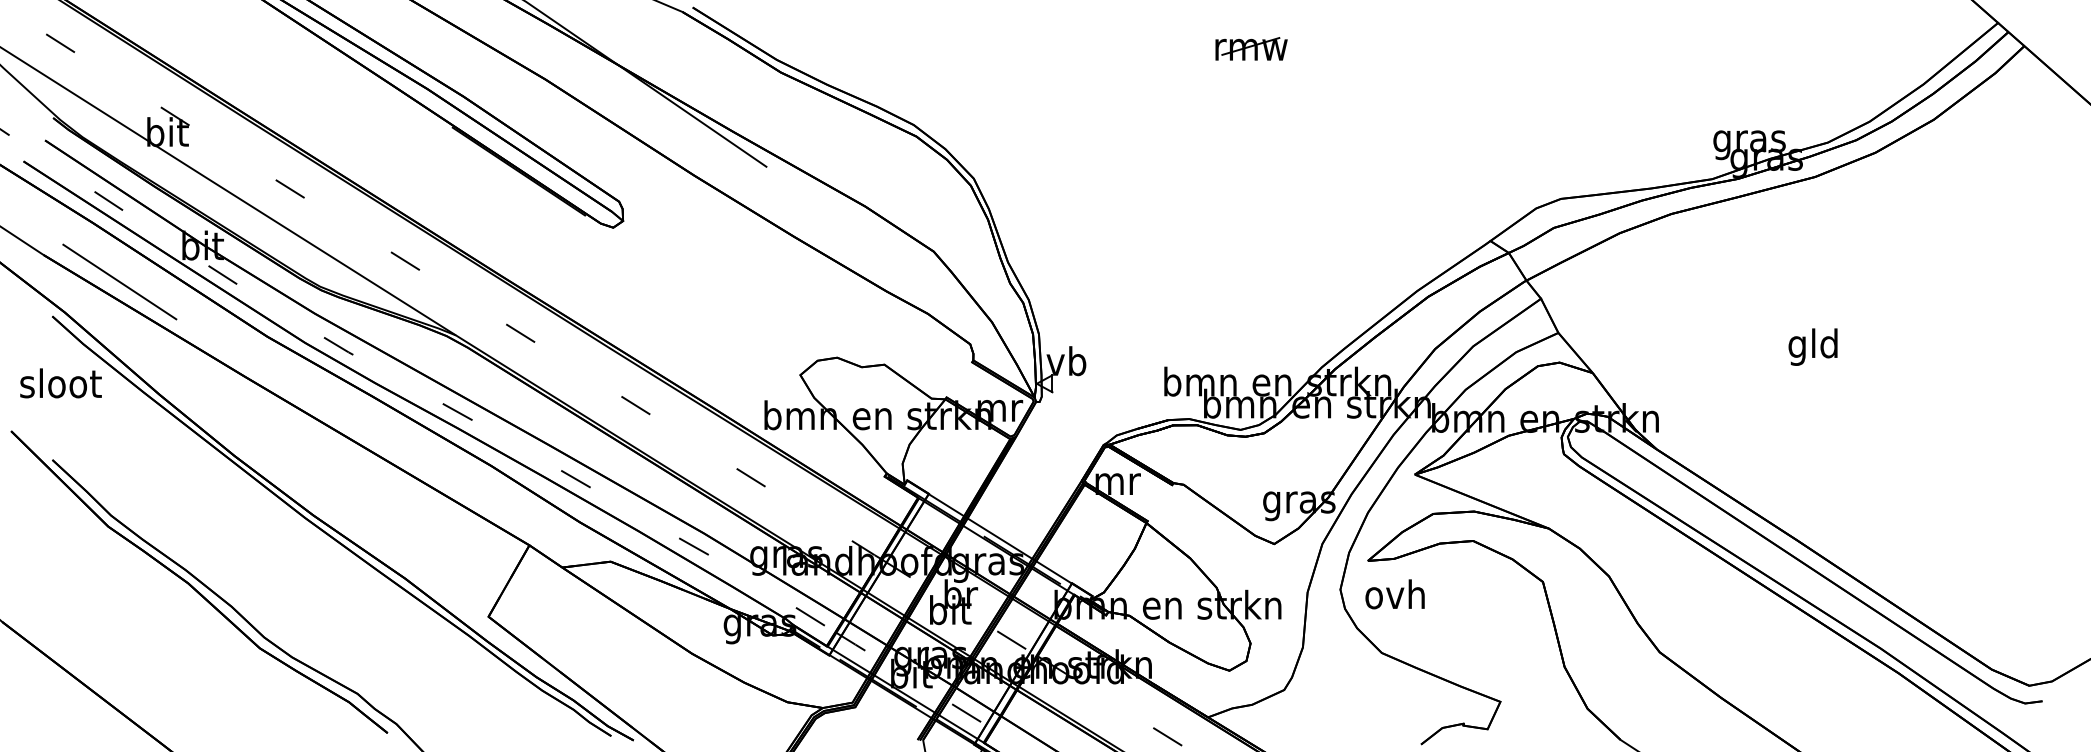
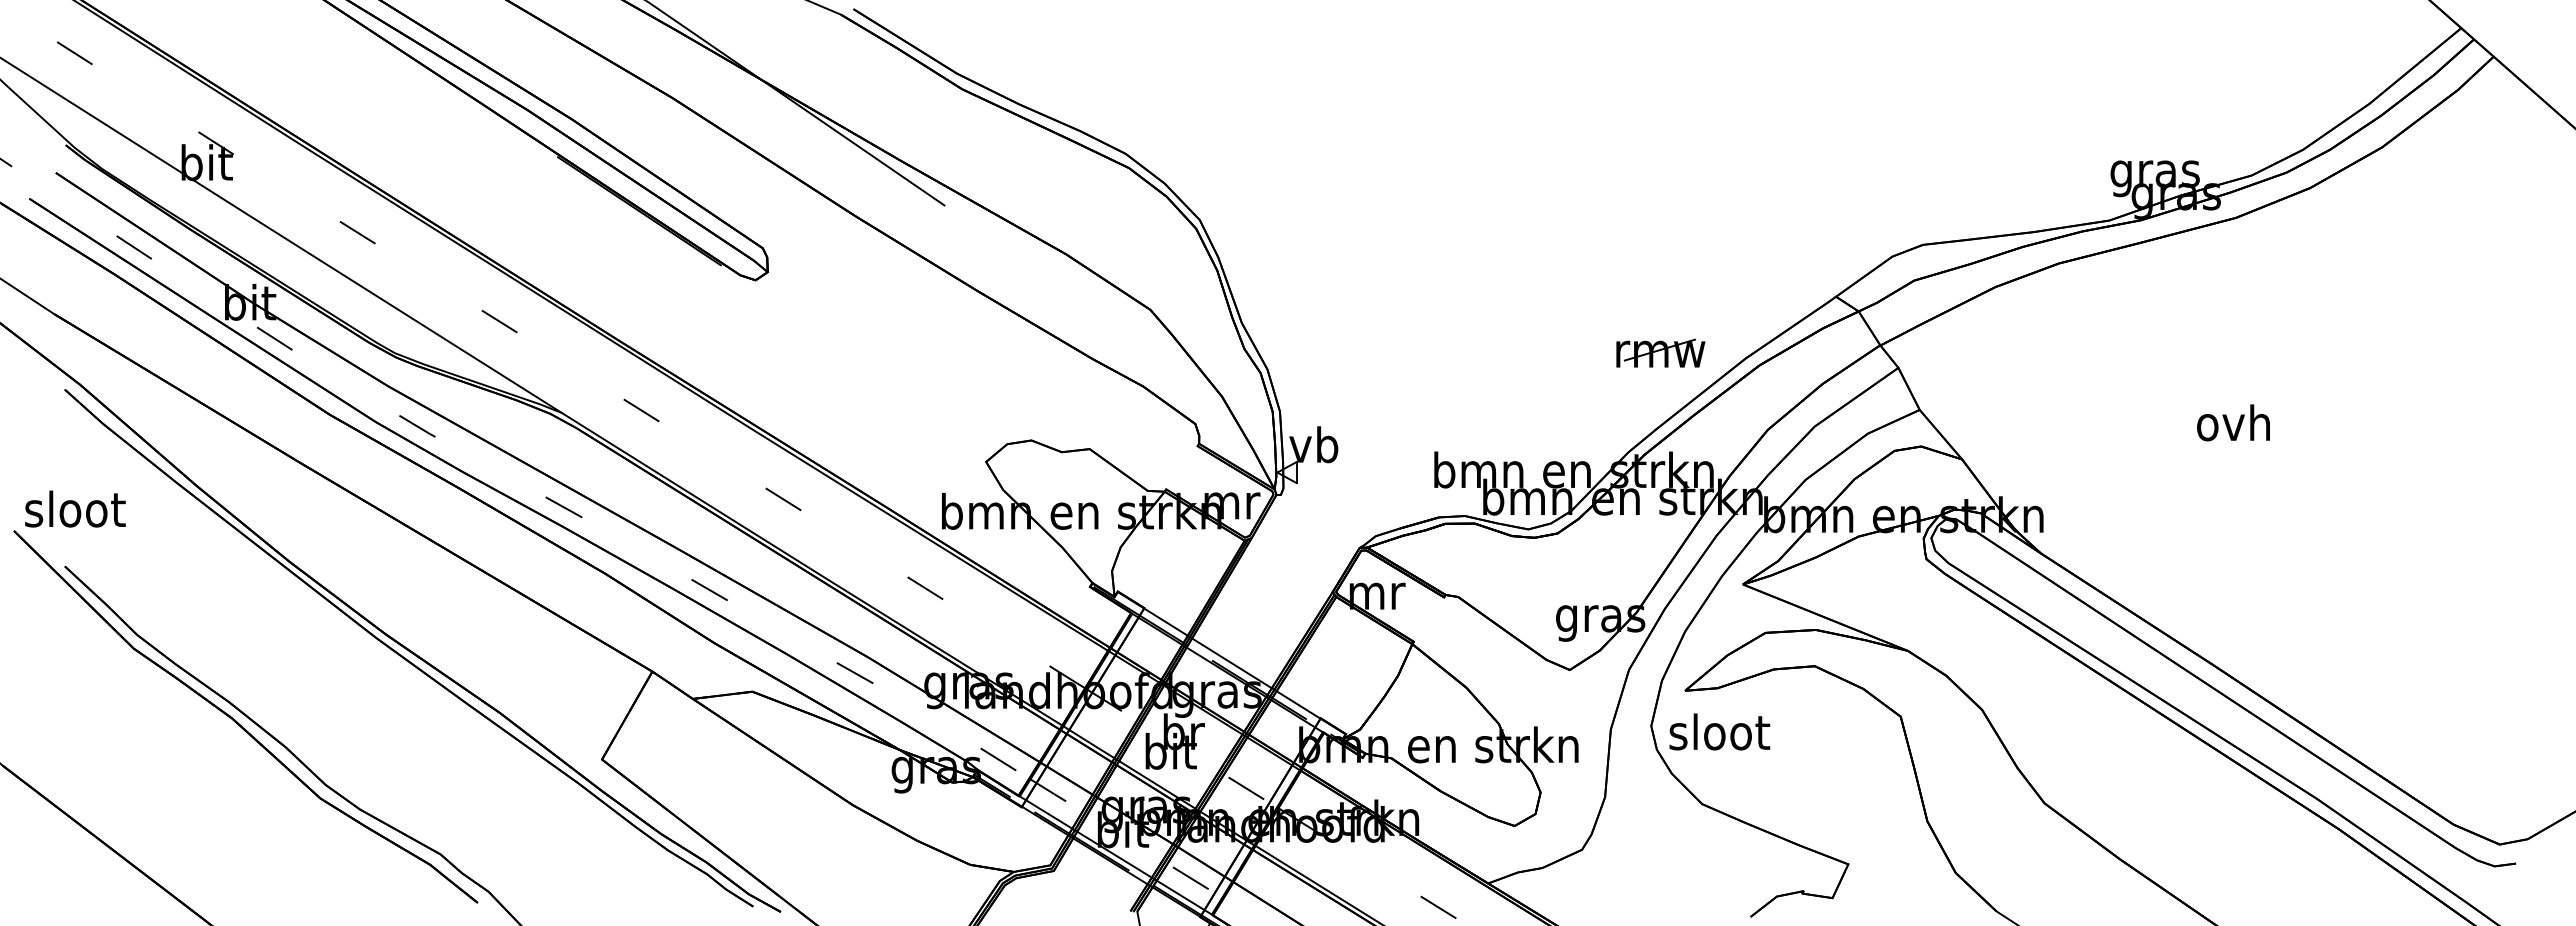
part: (1251, 48) -> (1660, 352), moved
line: (119, 282) -> (147, 347), removed
text: (1813, 347) -> (2233, 427), gld -> ovh
text: (61, 382) -> (75, 508), moved
text: (1395, 593) -> (1719, 731), ovh -> sloot

